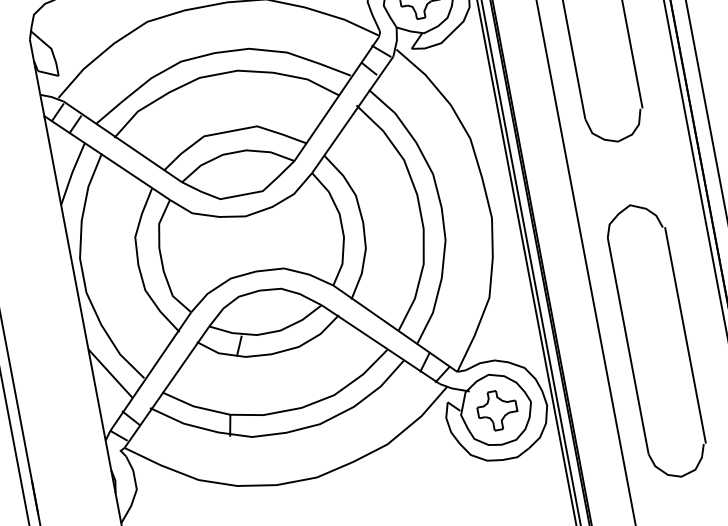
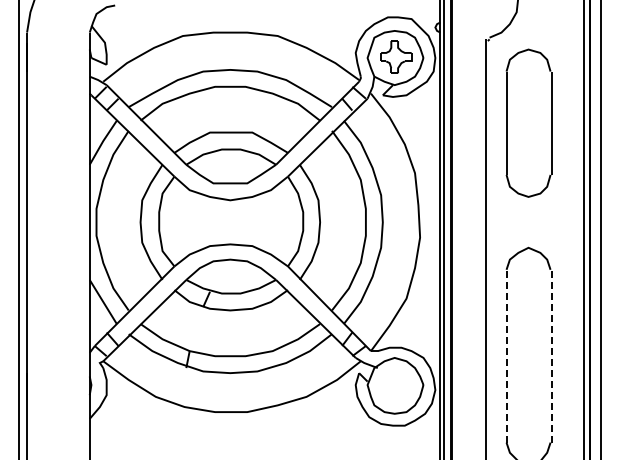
line: (685, 334) -> (552, 355), solid -> dashed
line: (628, 345) -> (506, 355), solid -> dashed
part: (497, 410) -> (396, 386), removed

